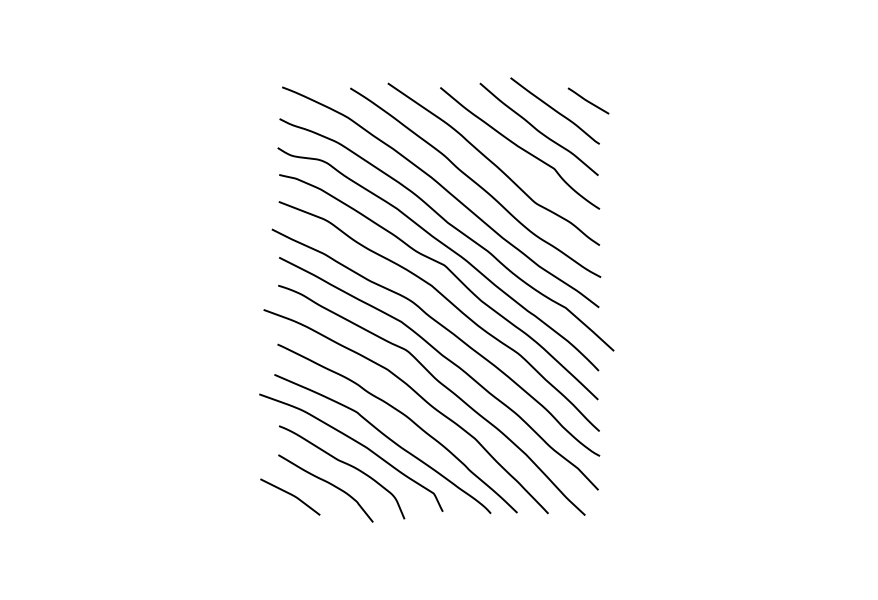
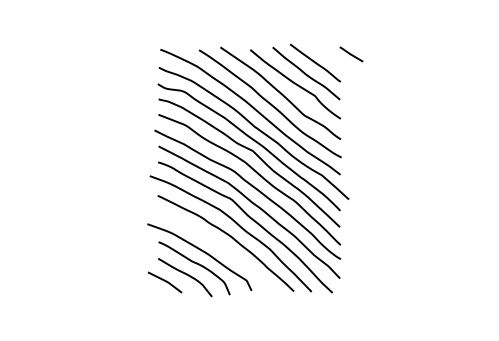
line: (588, 101) -> (351, 54), moved
curve: (386, 439) -> (219, 249), removed

